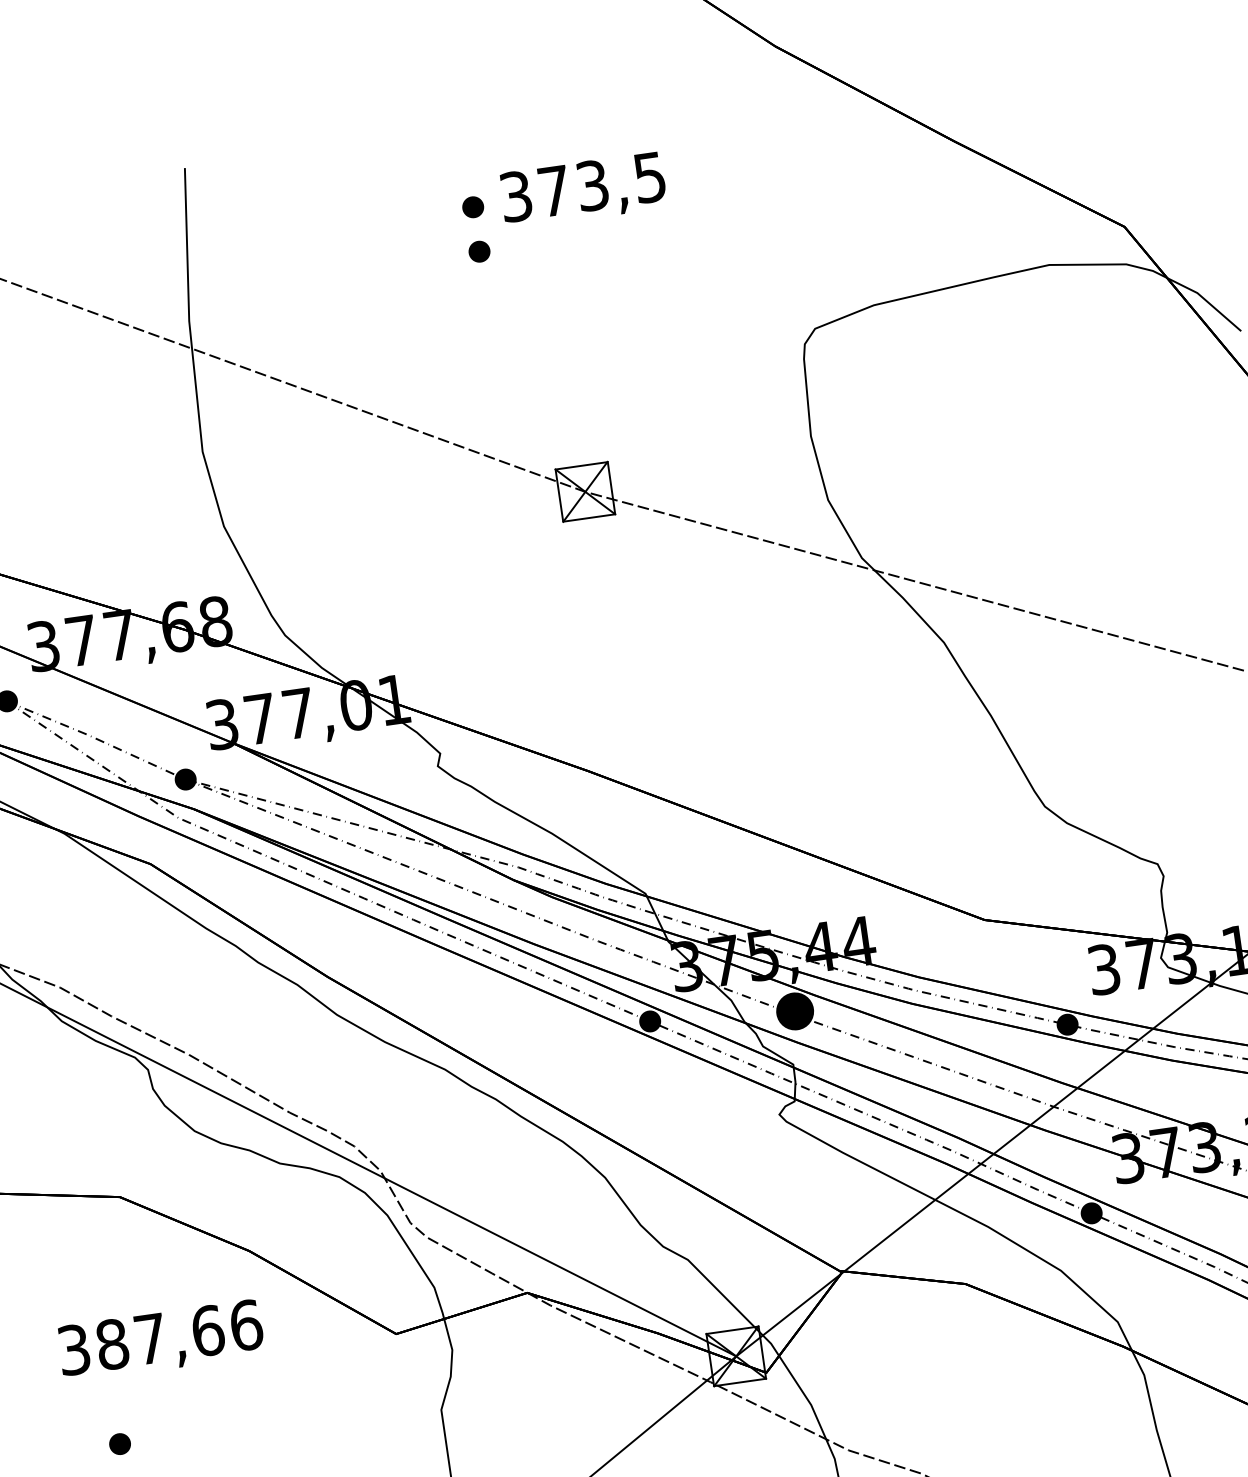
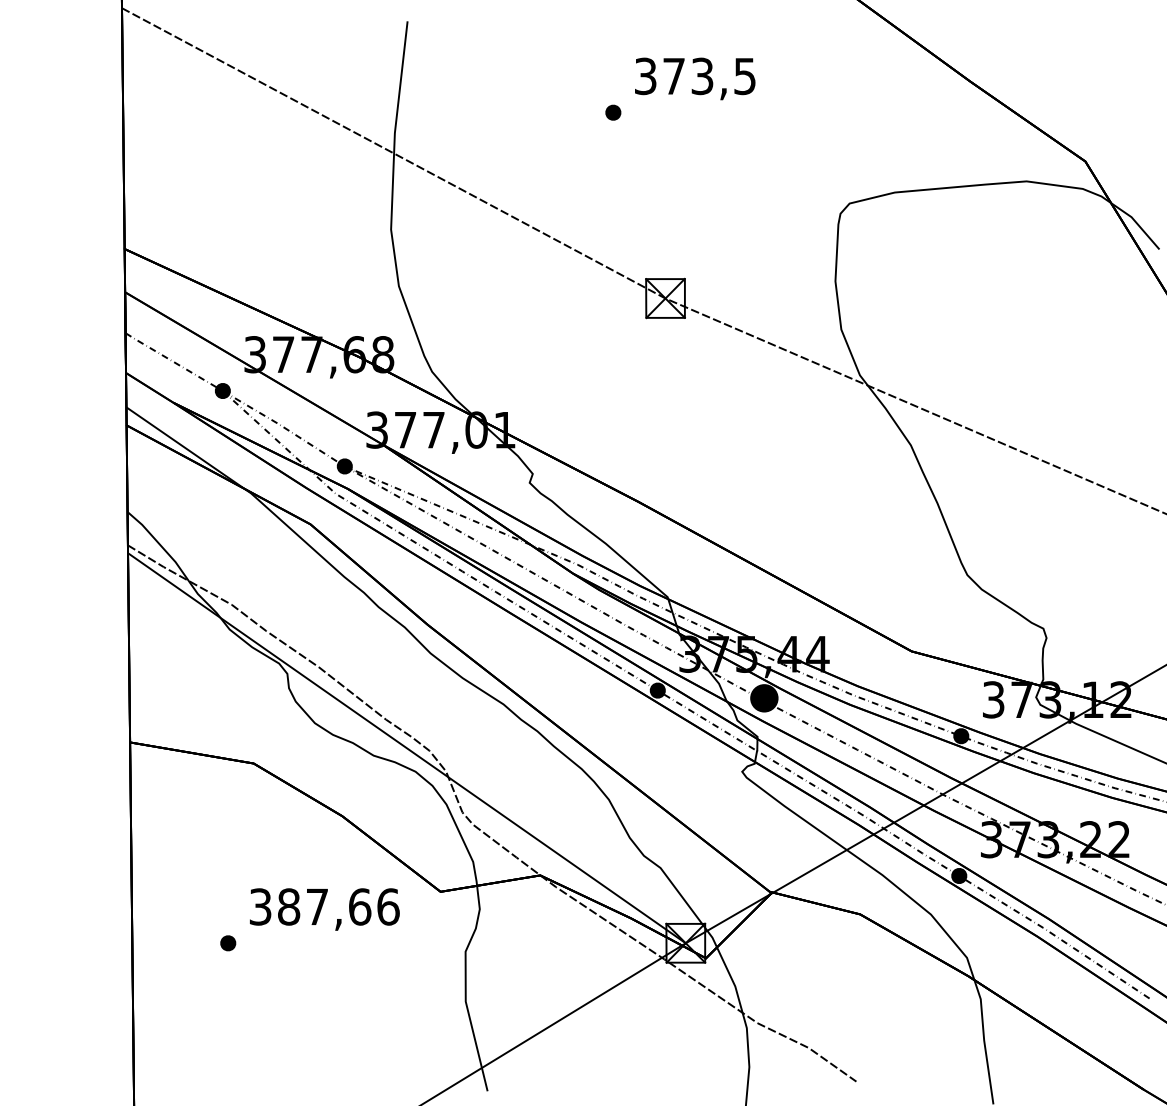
part: (473, 206) -> (613, 79), removed
text: (160, 1341) -> (324, 909), moved

